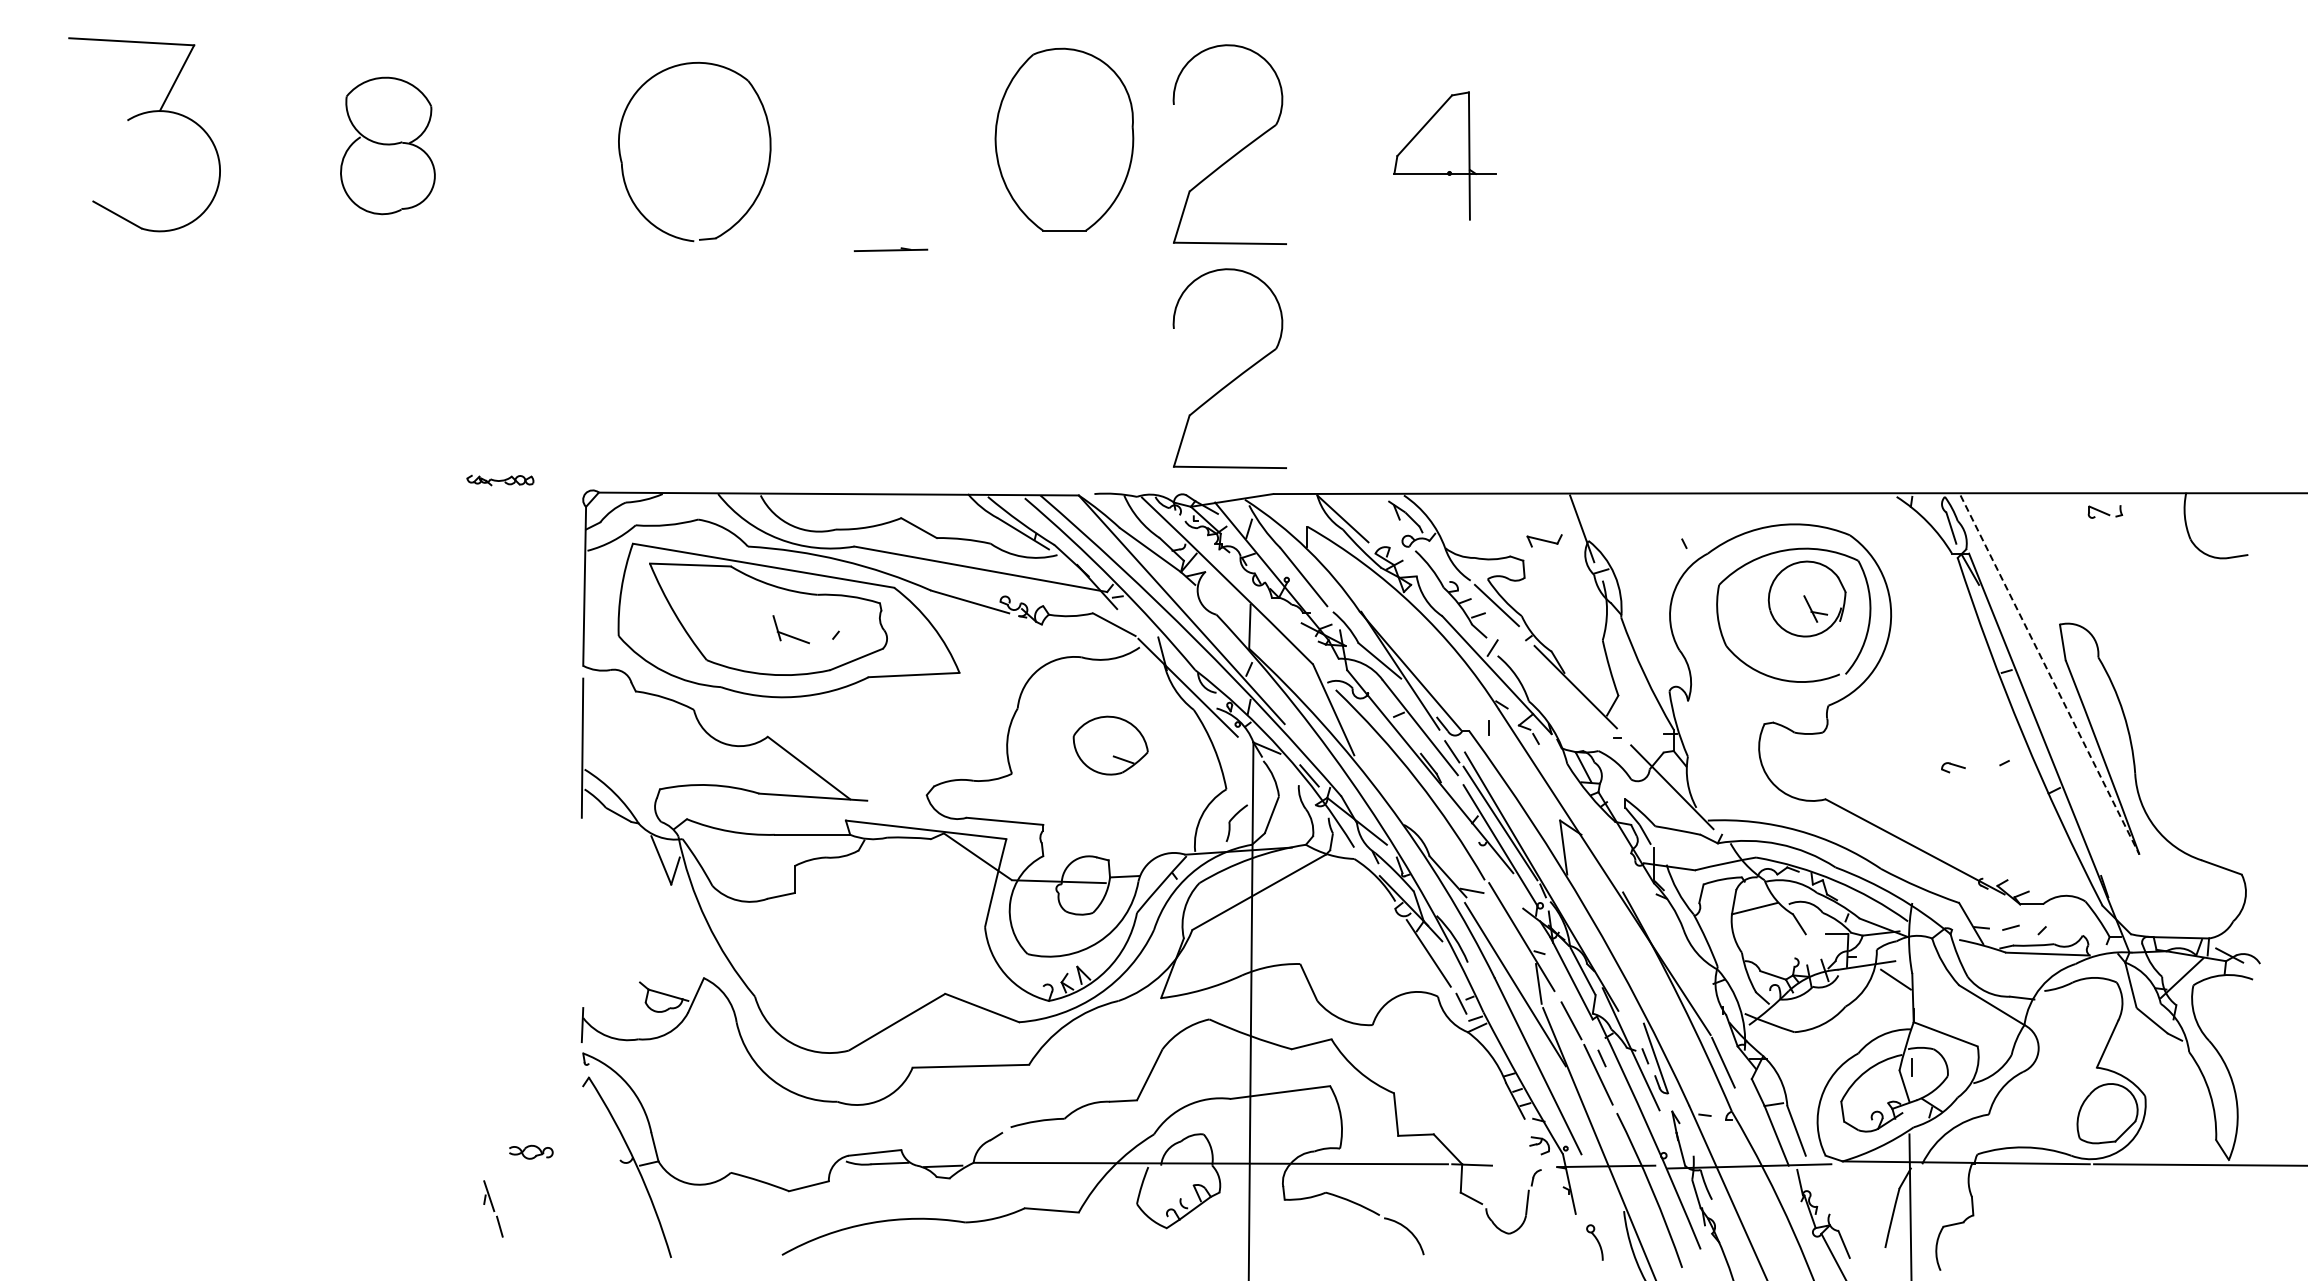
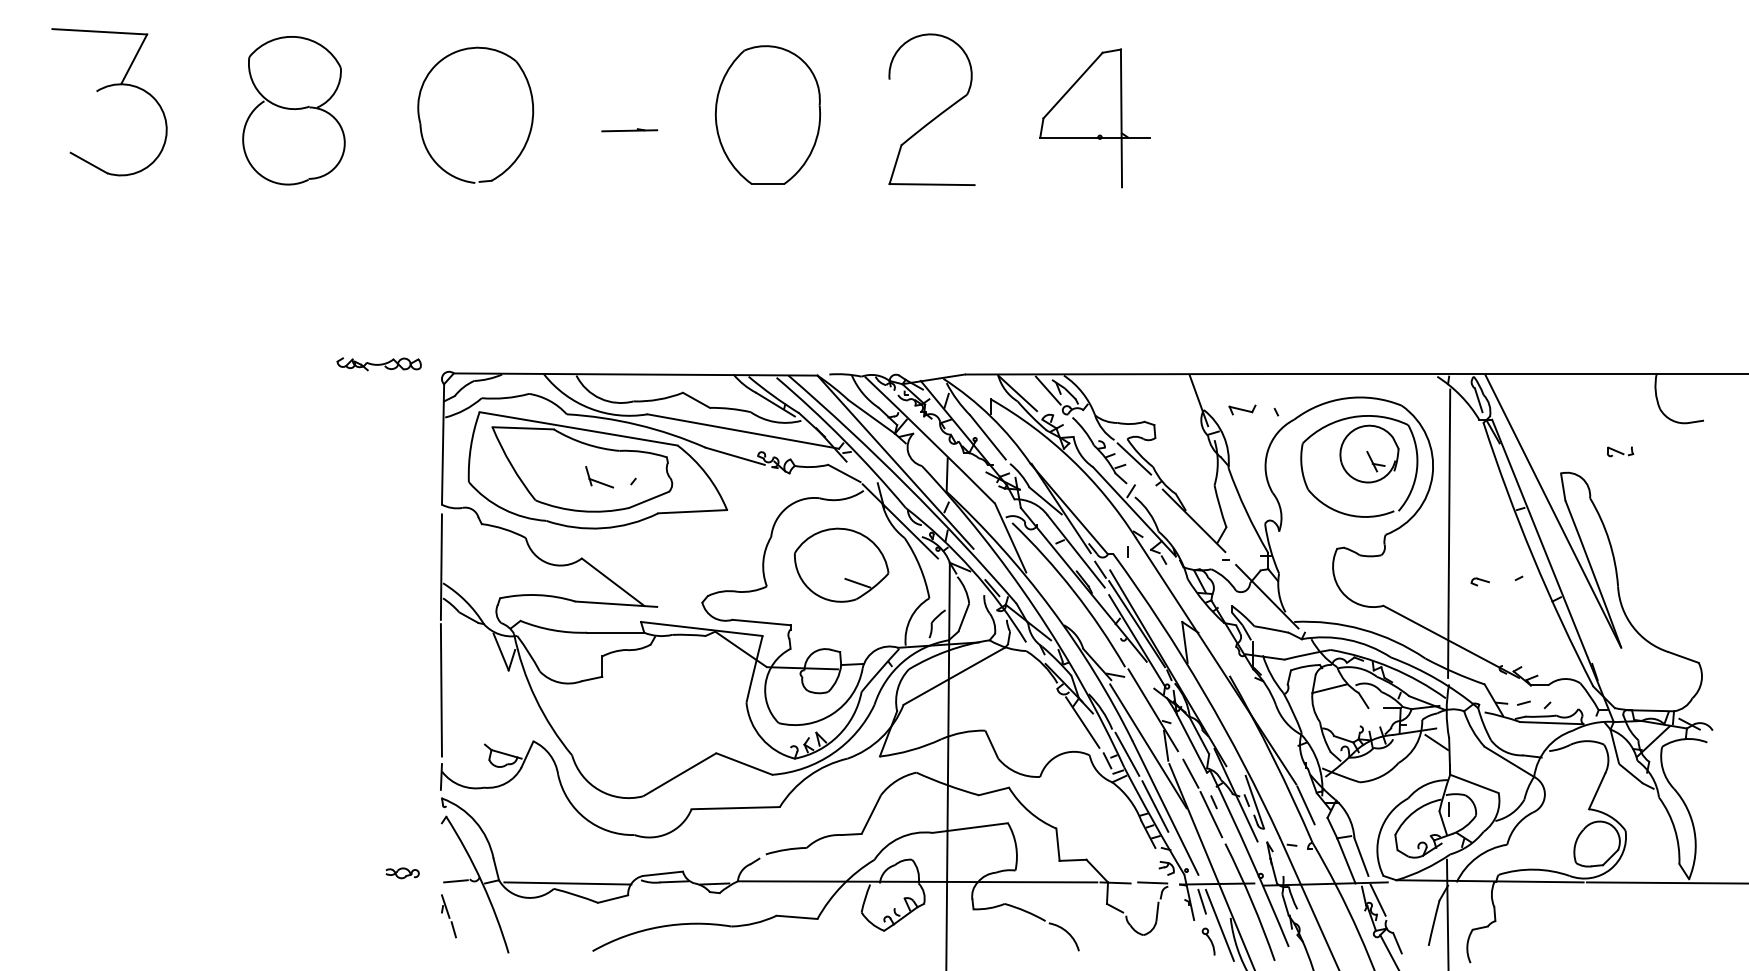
part: (1064, 139) -> (768, 114), moved
part: (387, 145) -> (293, 110), size x1.43
part: (1444, 155) -> (1094, 117), size x1.43
part: (622, 160) -> (420, 121), moved
part: (890, 249) -> (629, 130), moved
part: (1235, 377) -> (936, 286), removed
part: (500, 480) -> (379, 364), size x1.67
part: (2105, 511) -> (1620, 451), moved
line: (1383, 514) -> (1048, 390), added
part: (1544, 540) -> (1242, 409), moved
line: (2050, 675) -> (1553, 512), dashed -> solid
line: (1911, 703) -> (1448, 533), added
part: (1110, 745) -> (841, 565), size x1.67
line: (582, 910) -> (441, 690), added
line: (1487, 994) -> (1127, 753), added
line: (1524, 1063) -> (1155, 806), added
line: (601, 1162) -> (455, 881), added
line: (1520, 1164) -> (1152, 882), added
line: (749, 1165) -> (567, 883), added
line: (1818, 1187) -> (1378, 900), added
line: (1586, 1189) -> (1202, 901), added
part: (493, 1208) -> (448, 915), moved
line: (1609, 1220) -> (1219, 925), added

